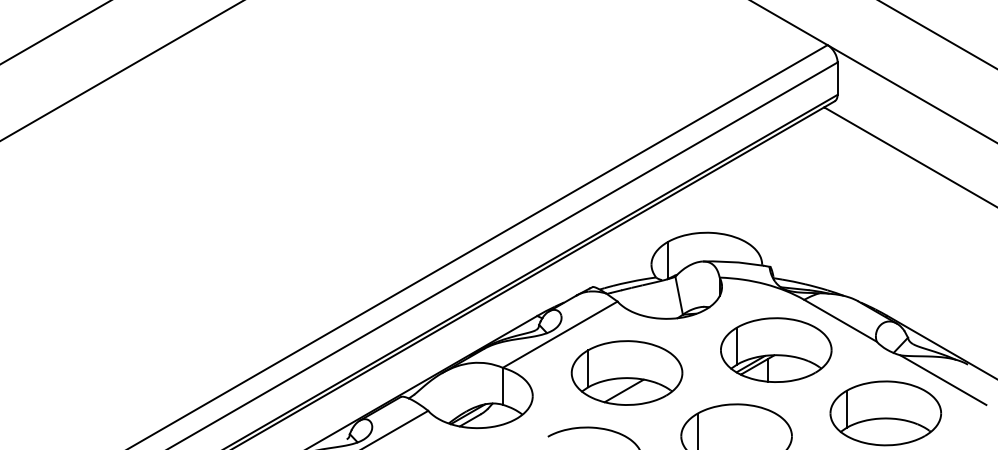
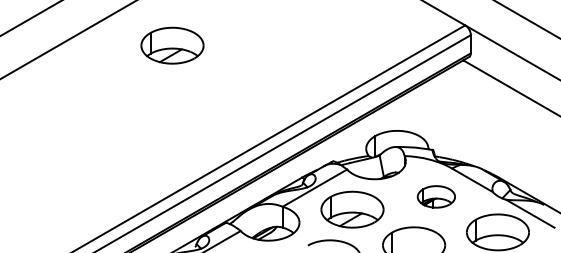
part: (306, 80) -> (172, 45), added
part: (776, 349) -> (436, 196), size x0.6

